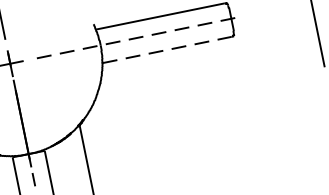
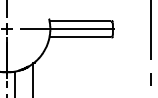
line: (136, 39) -> (67, 29), dashed -> solid
line: (167, 50) -> (80, 37), dashed -> solid

